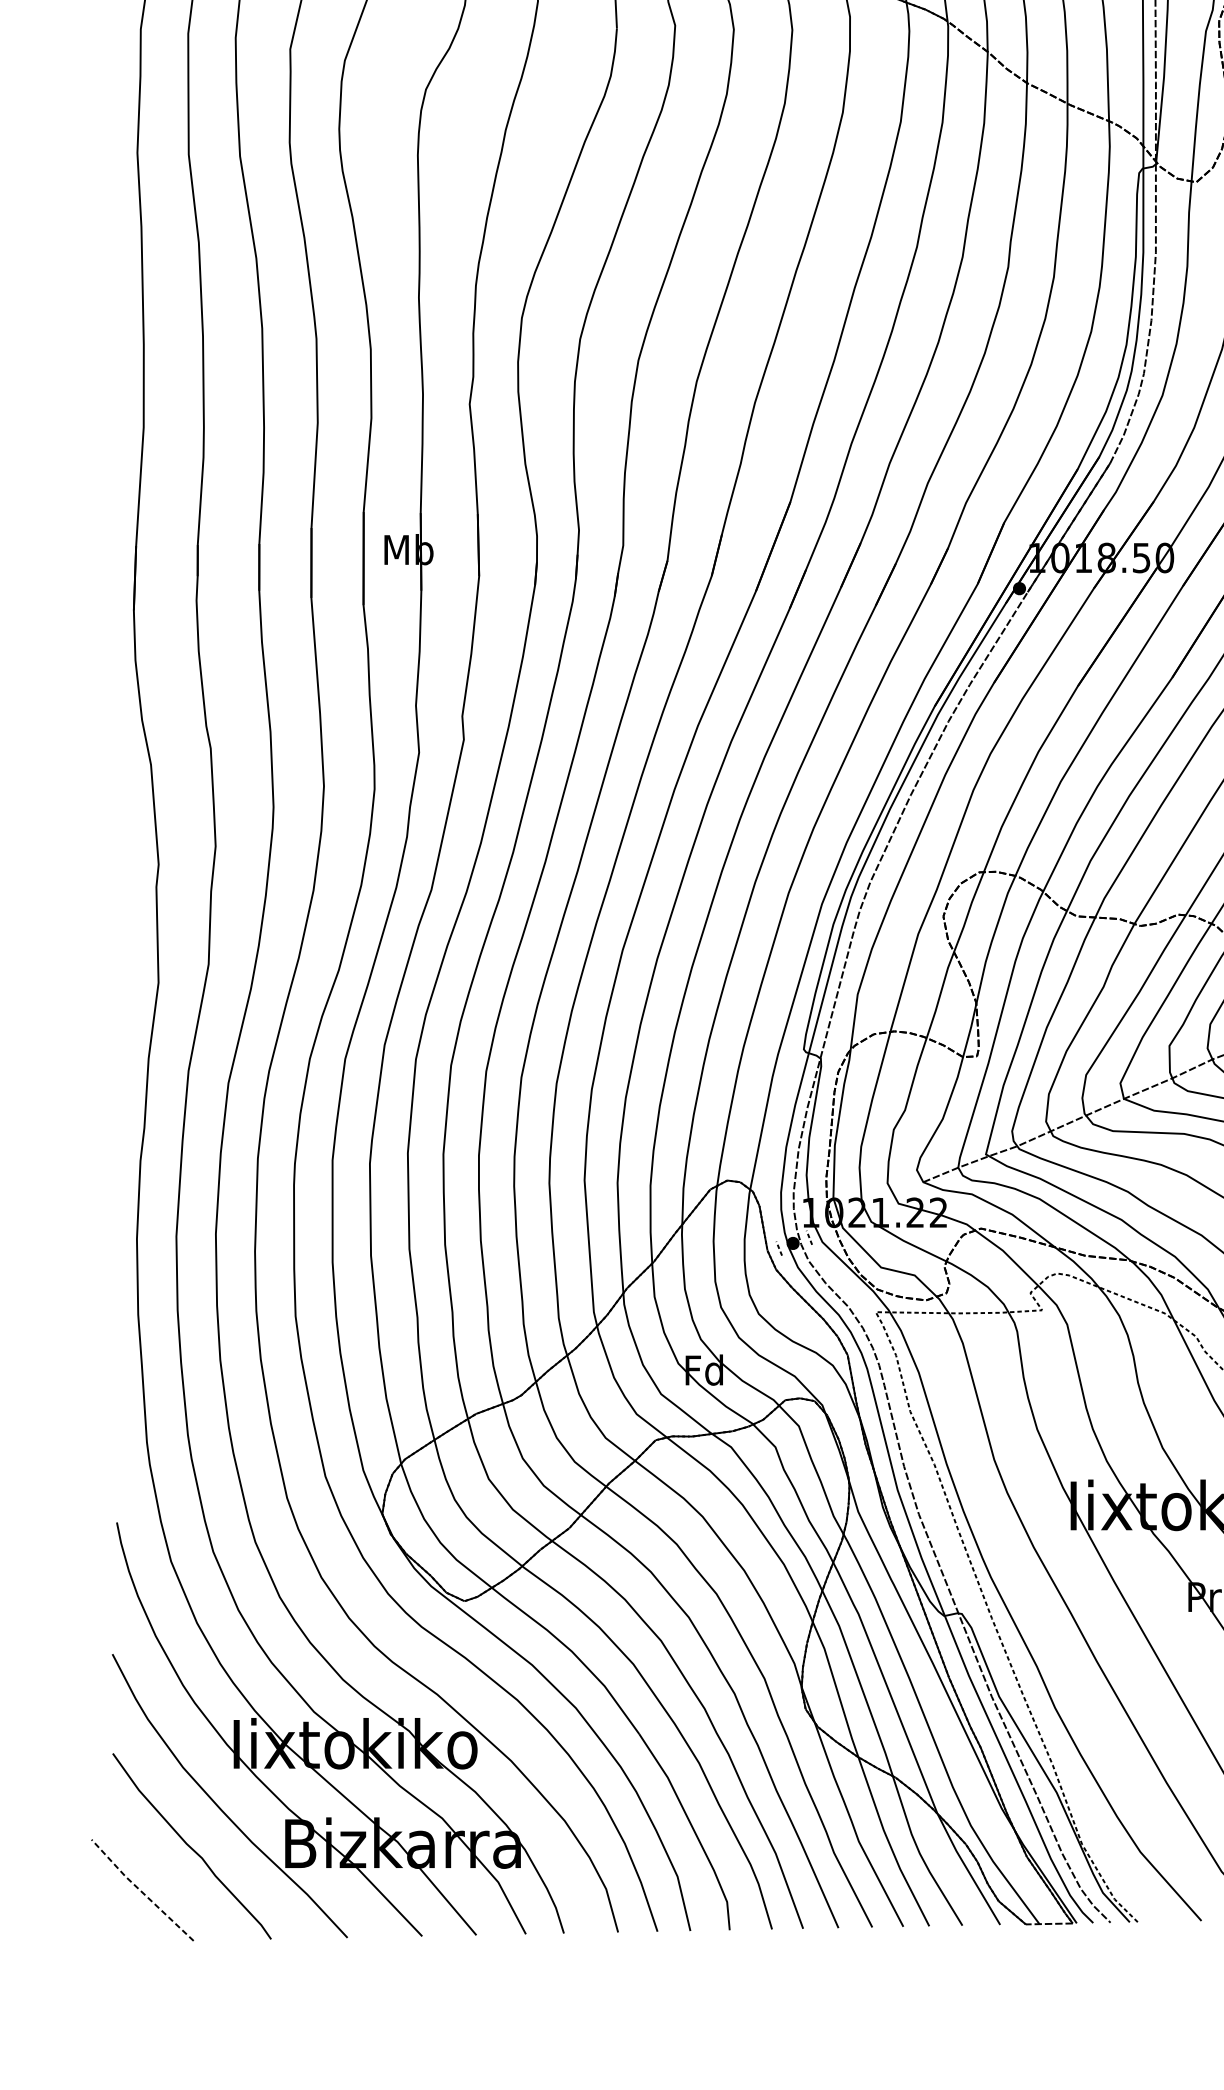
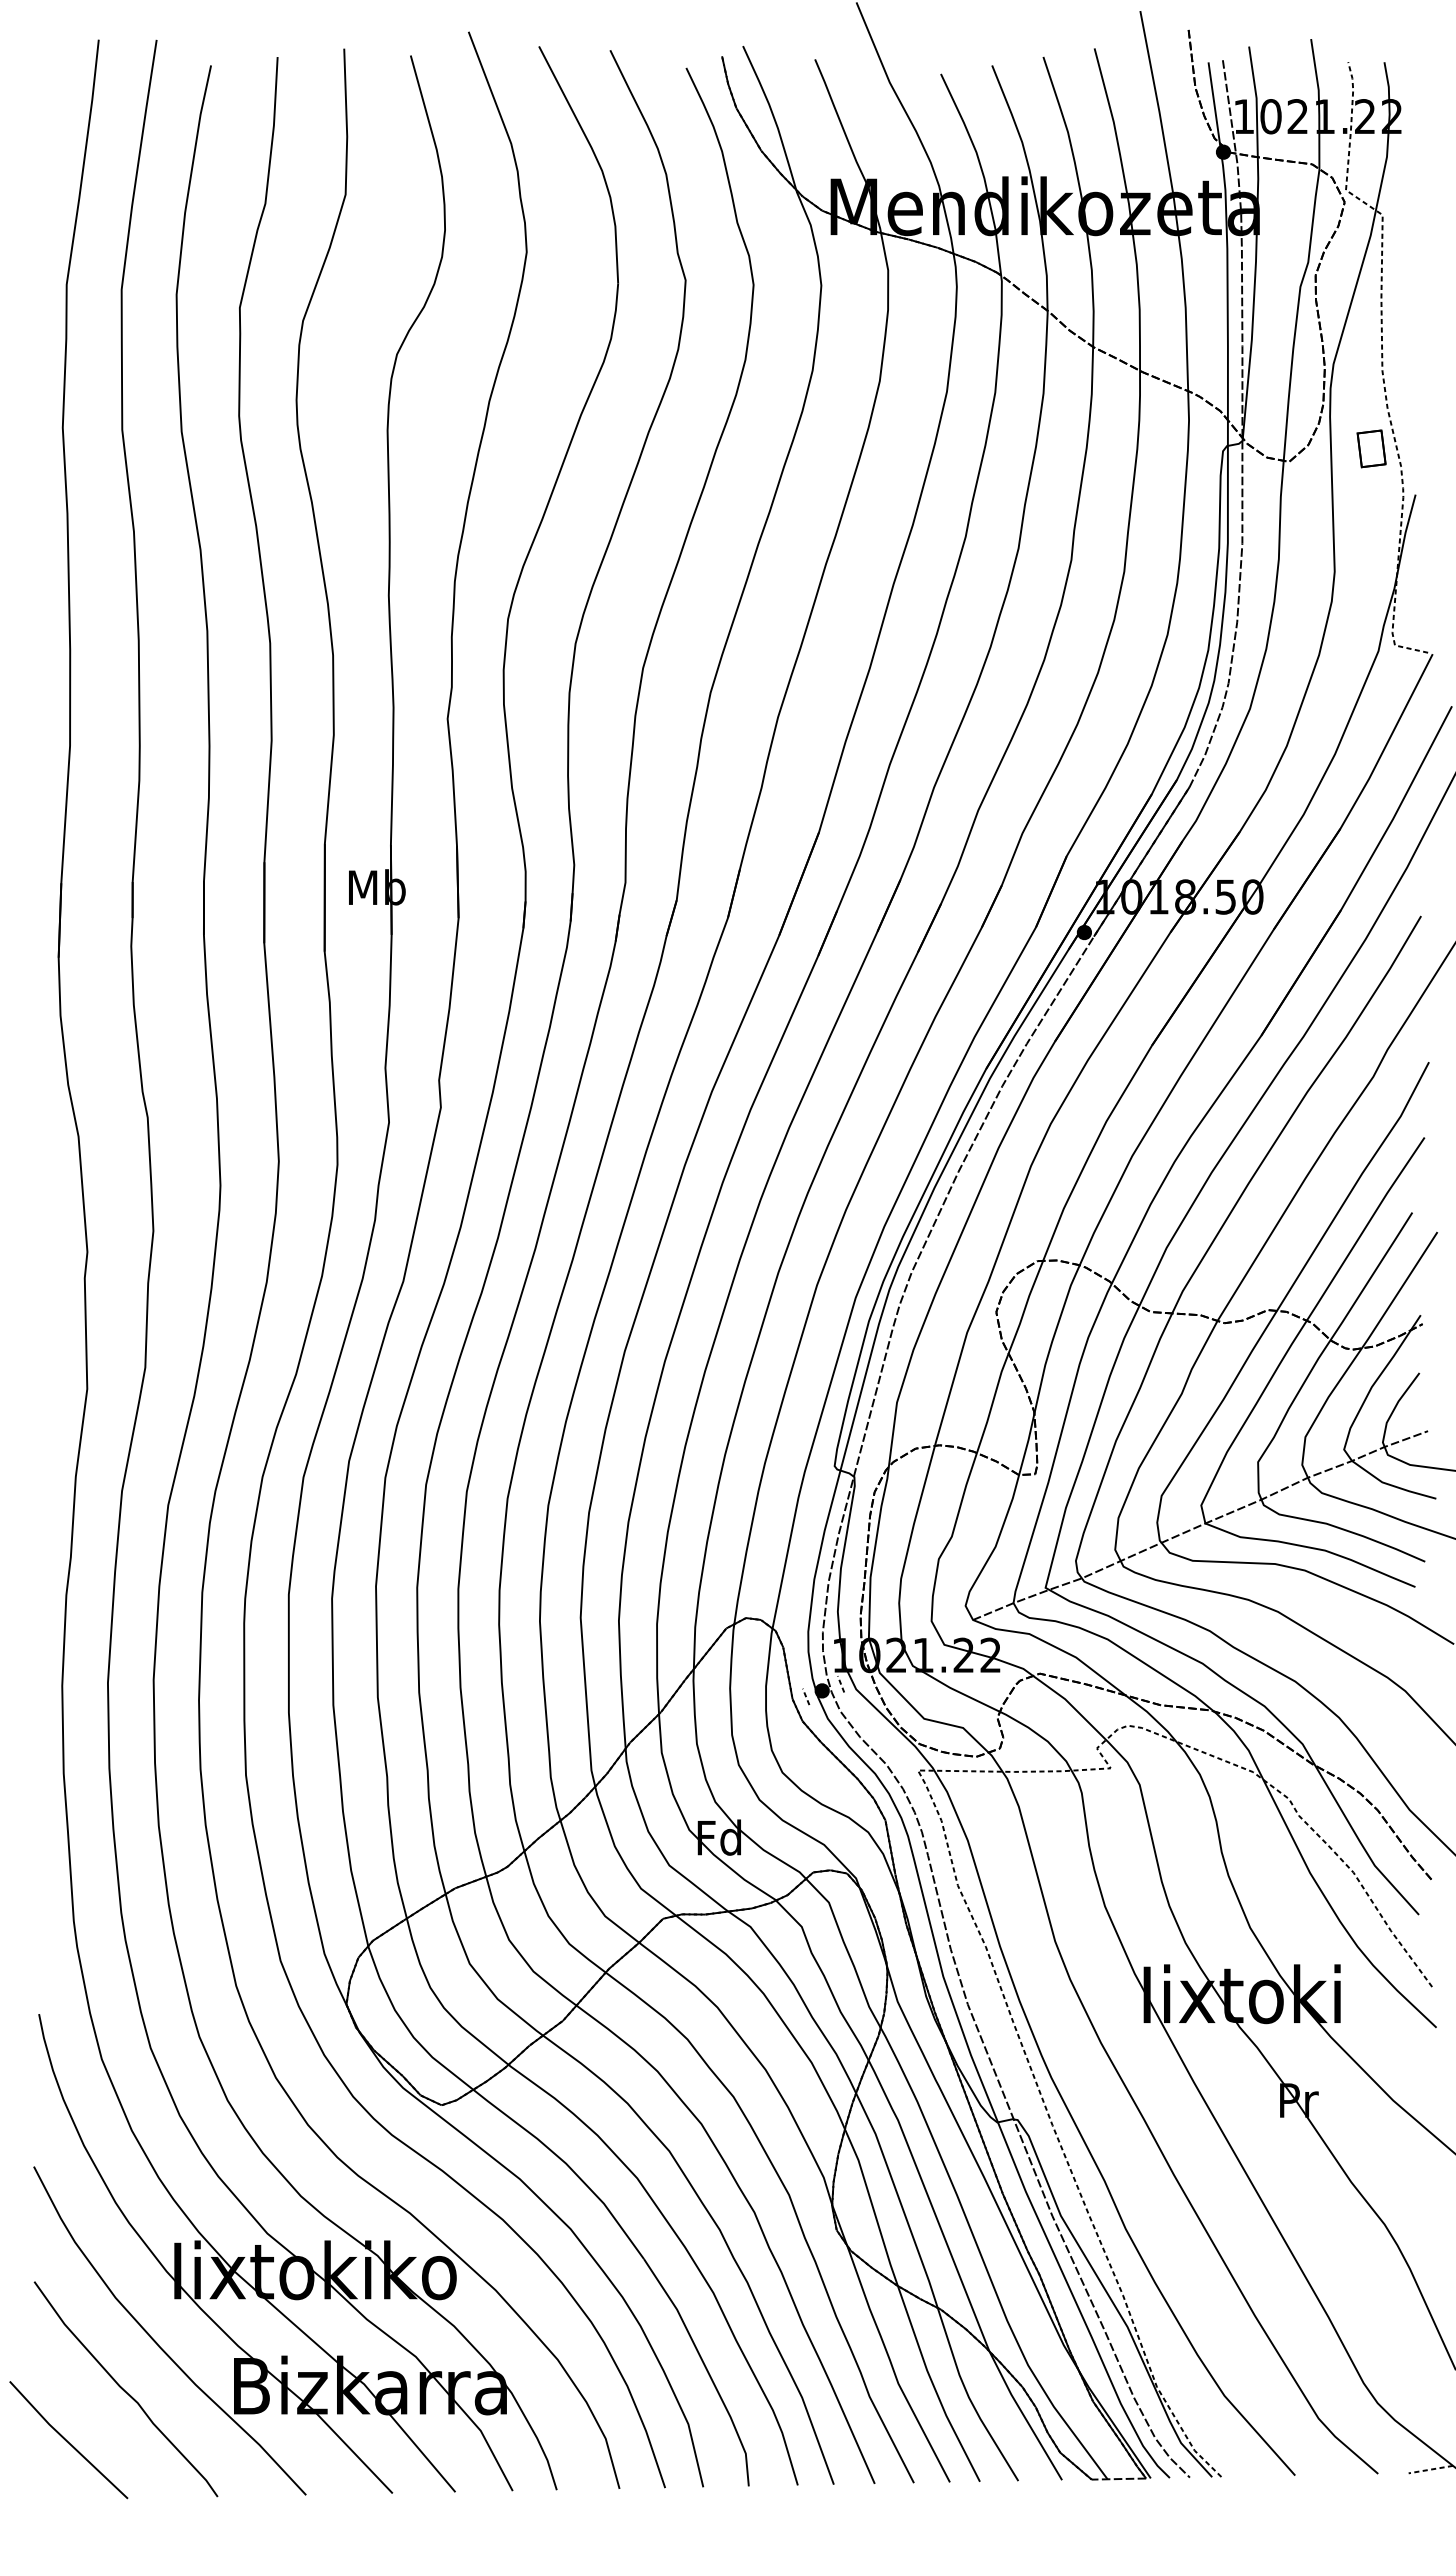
line: (140, 1890) -> (66, 2440), dashed -> solid

